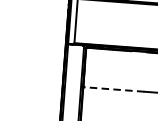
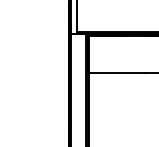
line: (113, 89) -> (116, 72), dashed -> solid

